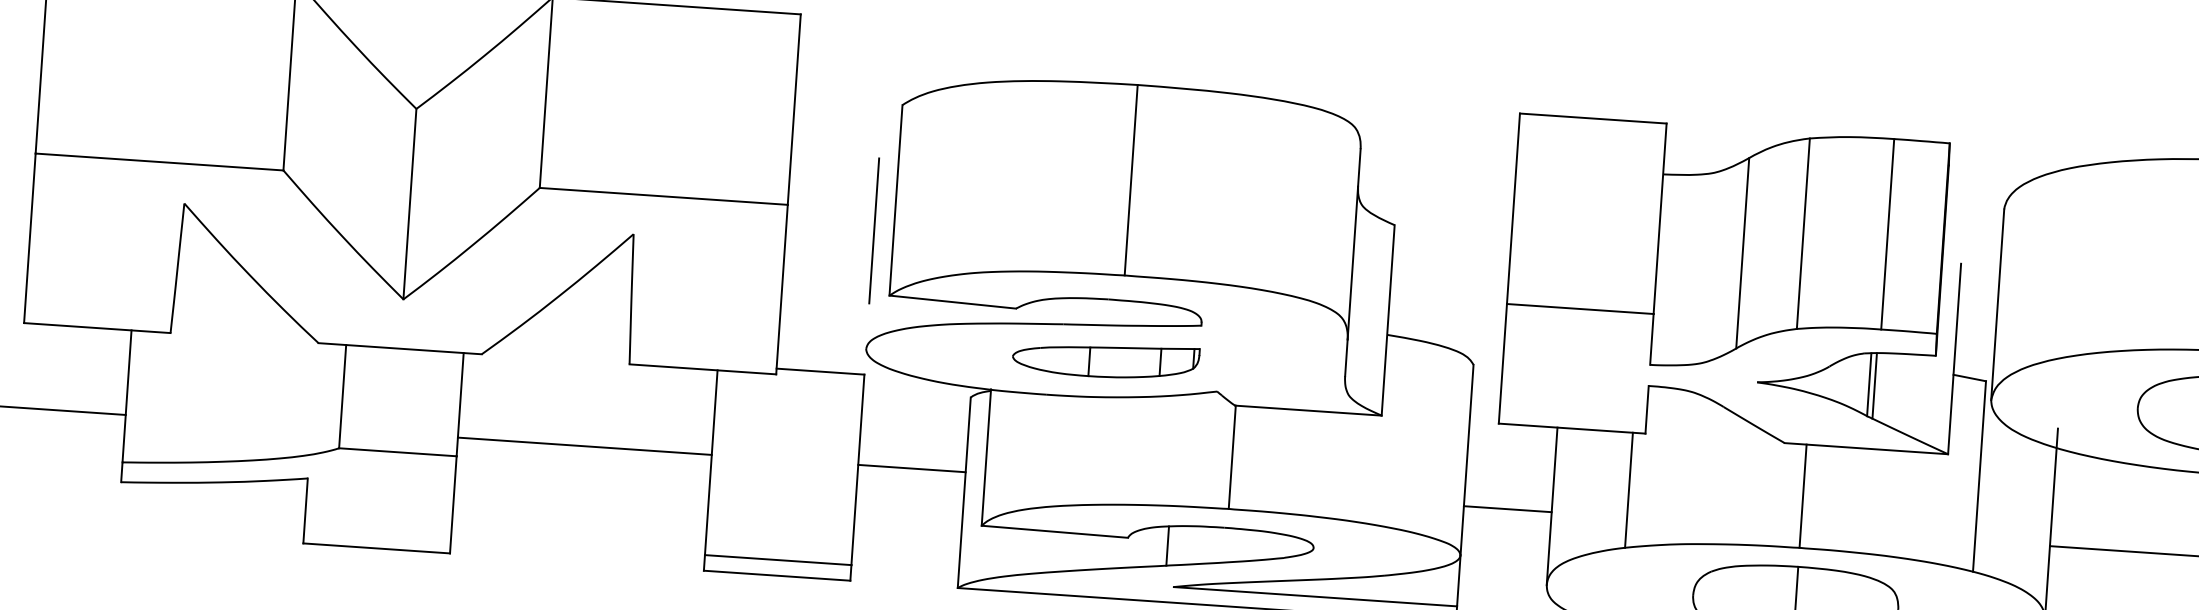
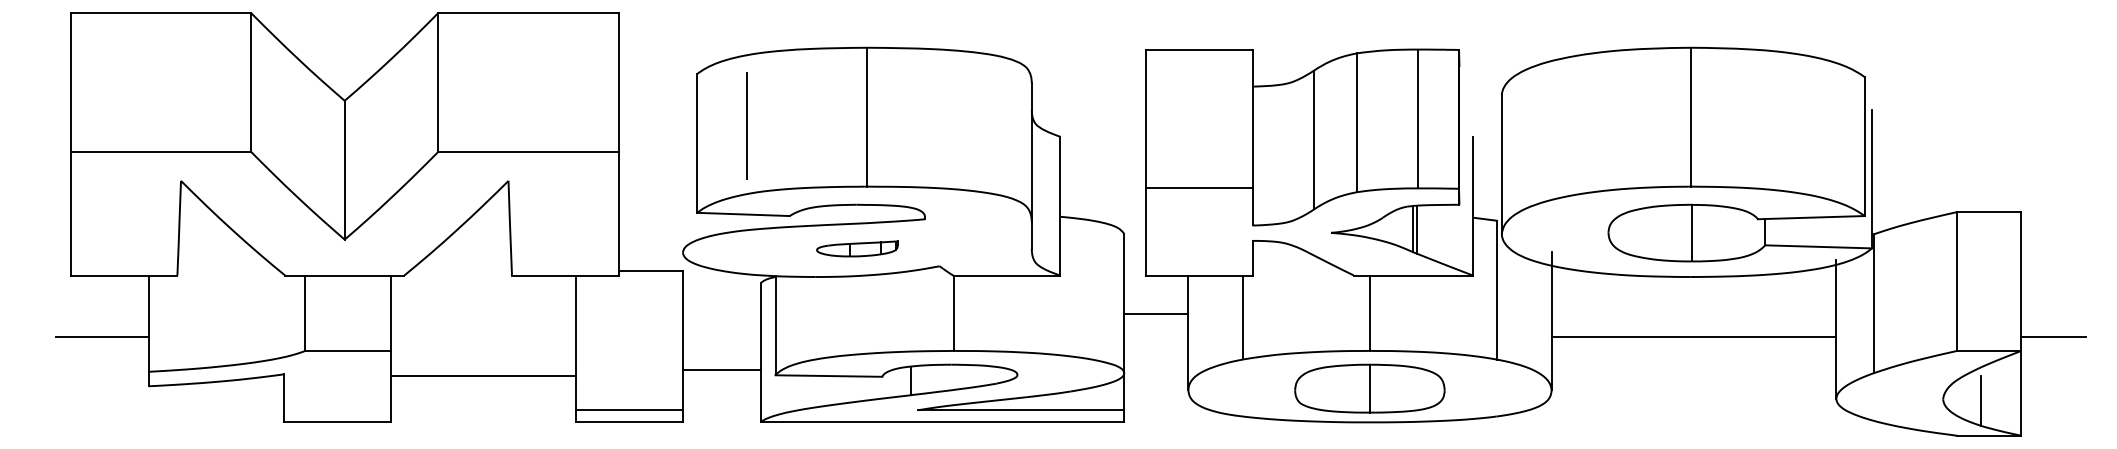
line: (873, 230) -> (746, 125), moved
part: (1106, 359) -> (857, 248), size x0.6
line: (584, 446) -> (483, 376), moved
line: (911, 468) -> (721, 370), moved
line: (1507, 509) -> (1156, 314), moved

